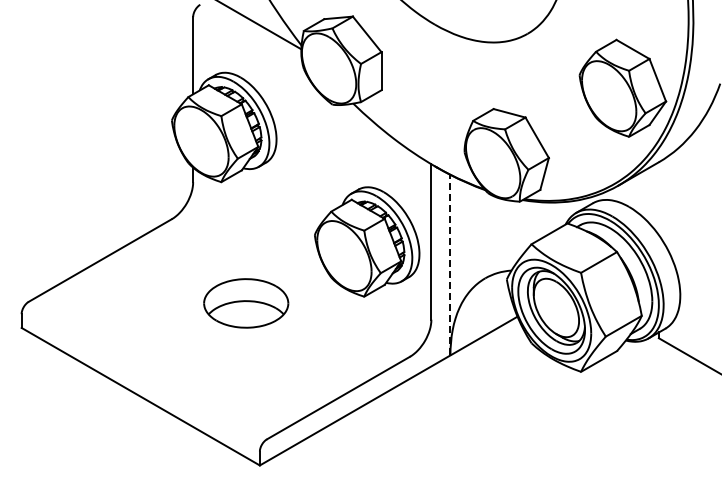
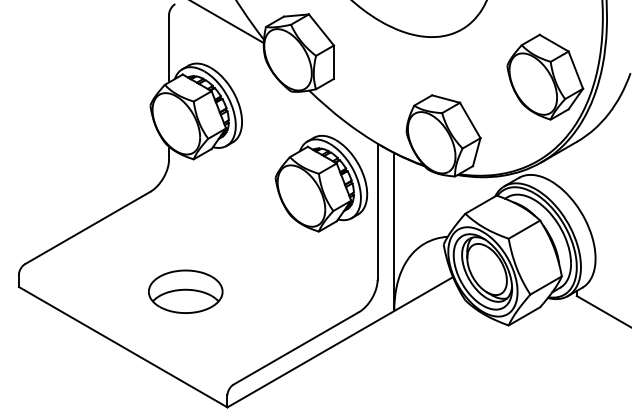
part: (367, 241) -> (321, 183), moved
line: (450, 264) -> (394, 231), dashed -> solid
part: (246, 303) -> (185, 291), moved

